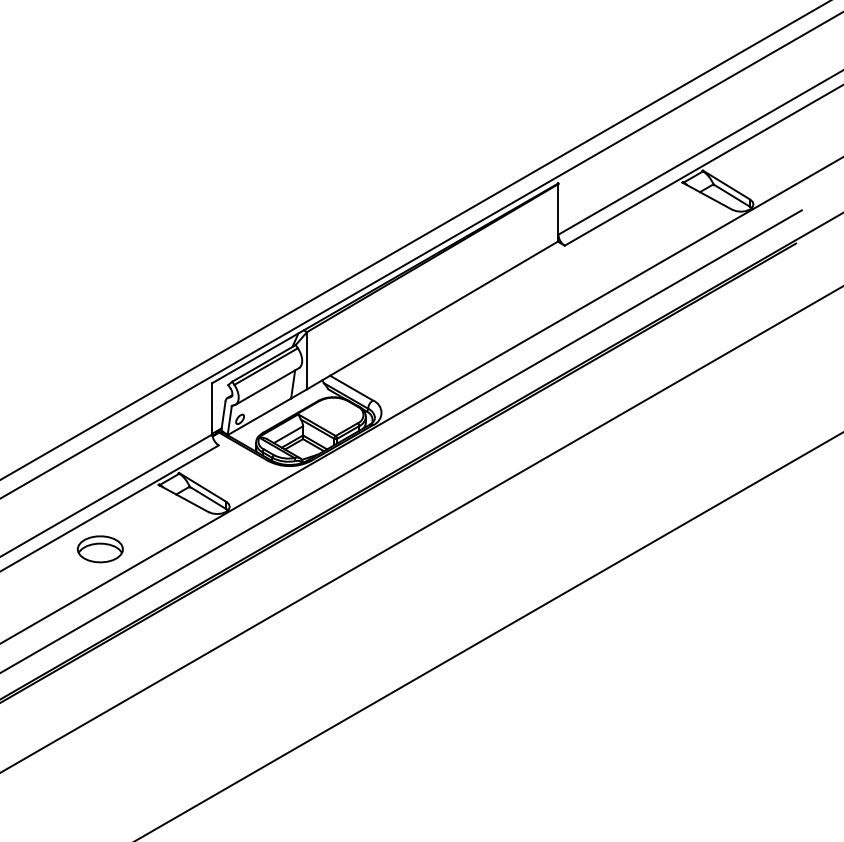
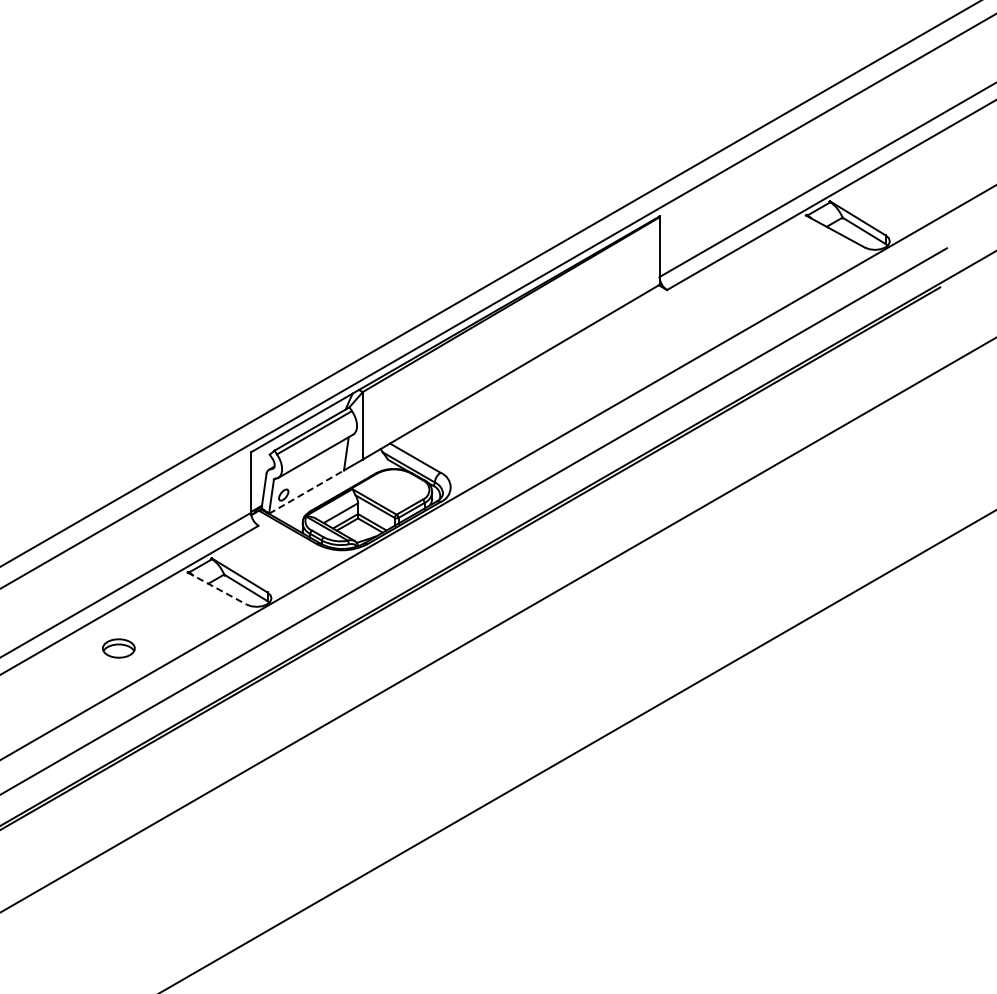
line: (259, 416) -> (306, 491), solid -> dashed
line: (183, 498) -> (217, 588), solid -> dashed
part: (100, 549) -> (118, 648), size x0.6

